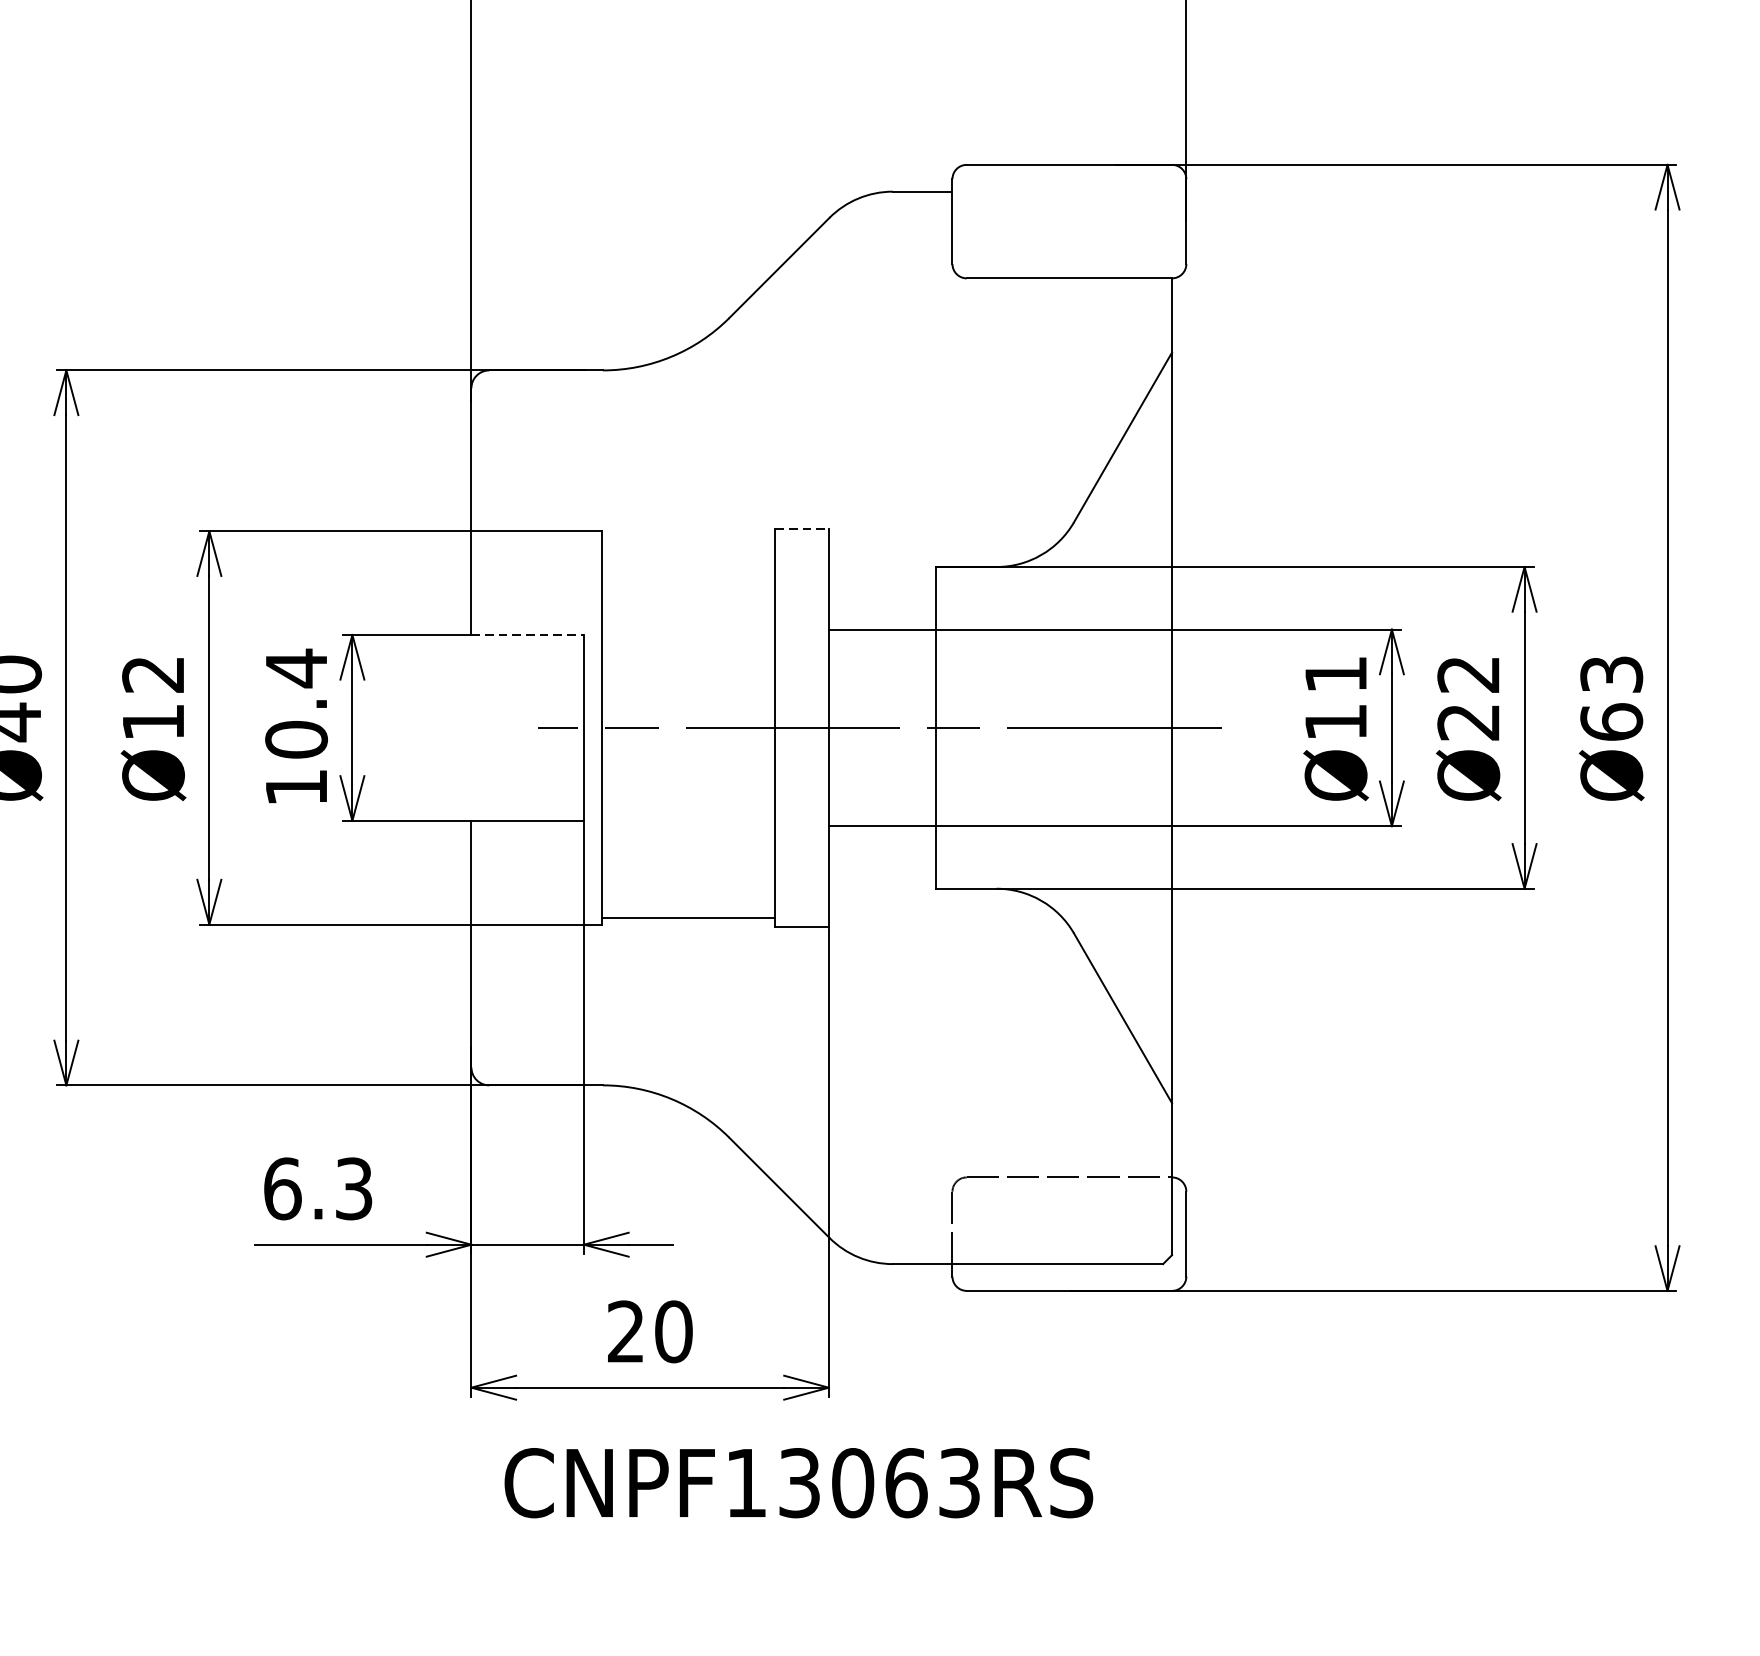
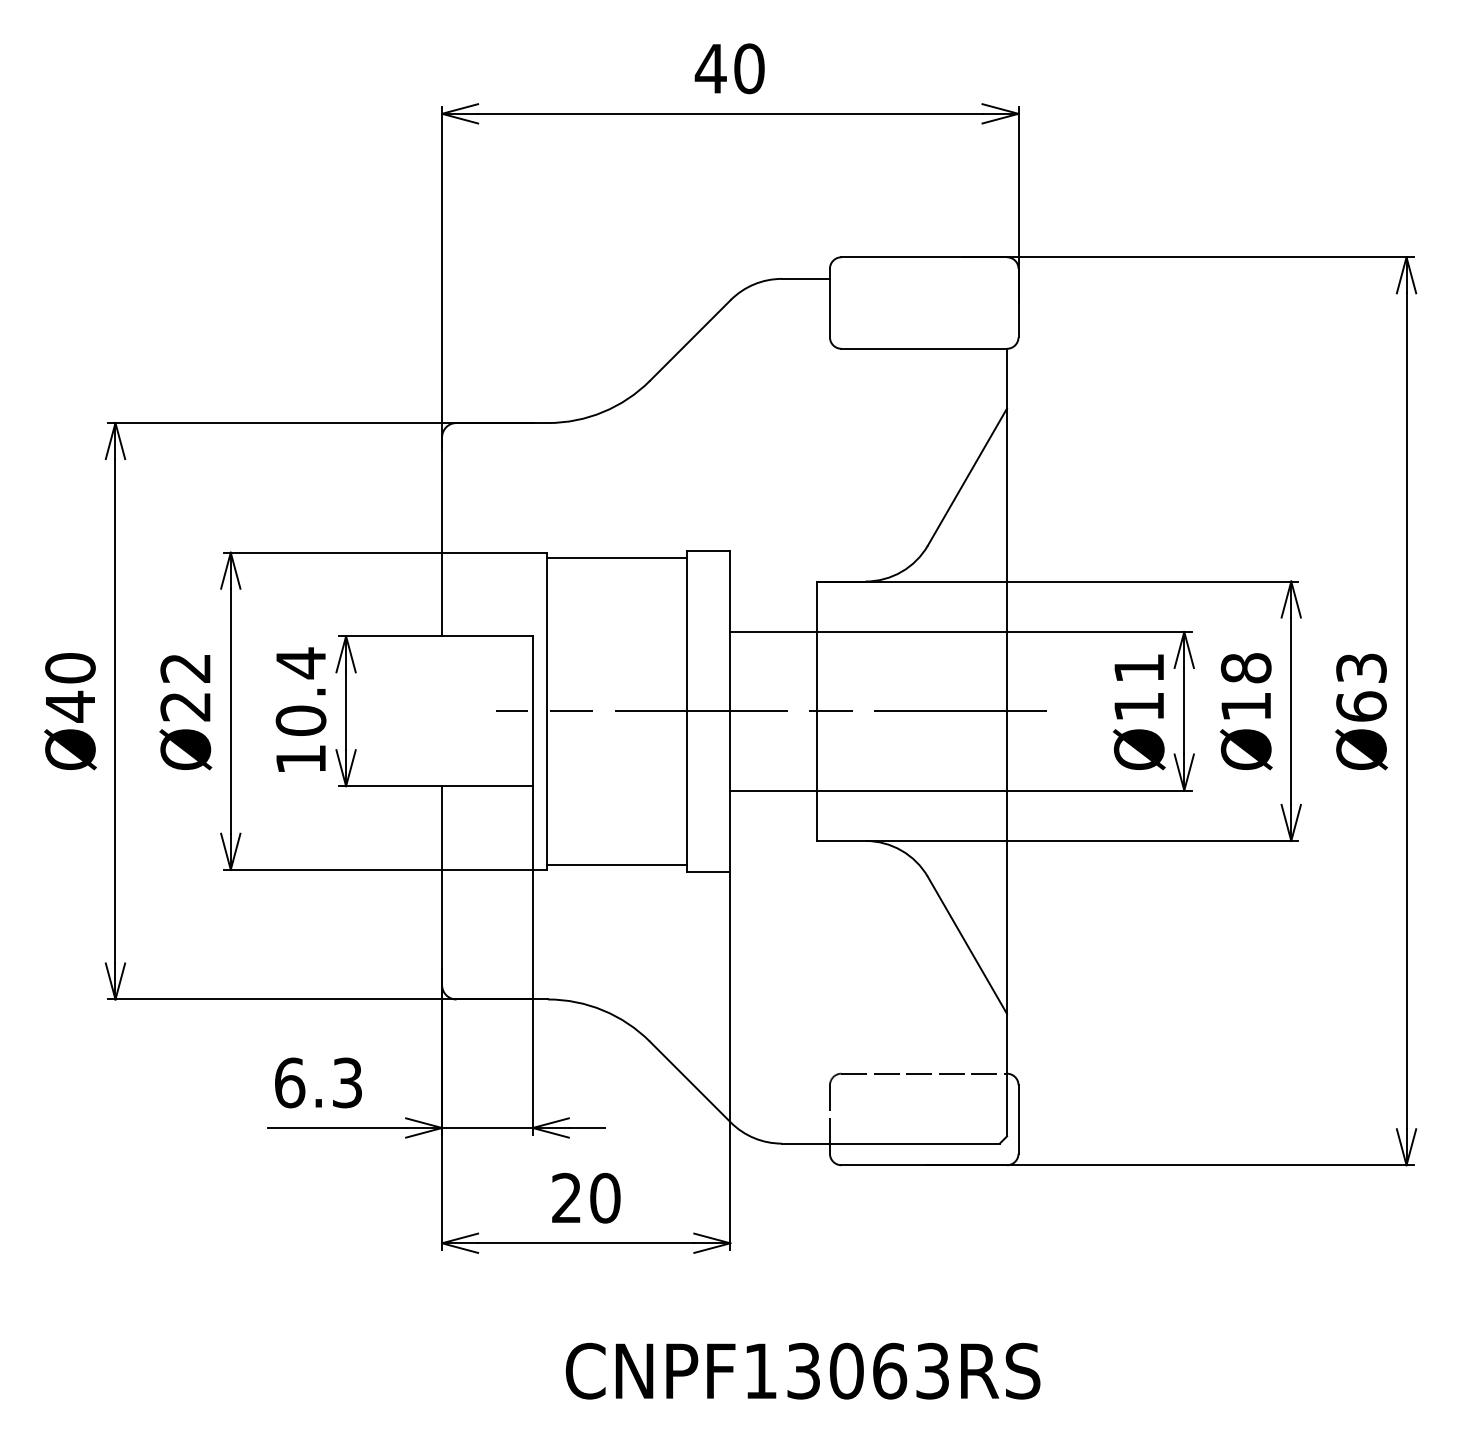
line: (801, 528) -> (708, 550), dashed -> solid
line: (688, 537) -> (617, 557), added
line: (527, 635) -> (487, 636), dashed -> solid
text: (1467, 698) -> (1245, 687), Ø22 -> Ø18
text: (153, 723) -> (185, 707), Ø12 -> Ø22
text: (798, 1482) -> (802, 1370), moved

